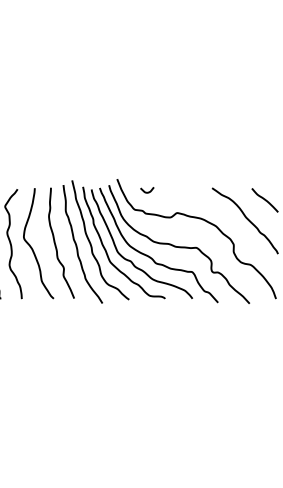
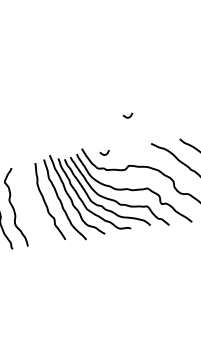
curve: (187, 146) -> (128, 116), added
curve: (32, 247) -> (29, 208), removed

